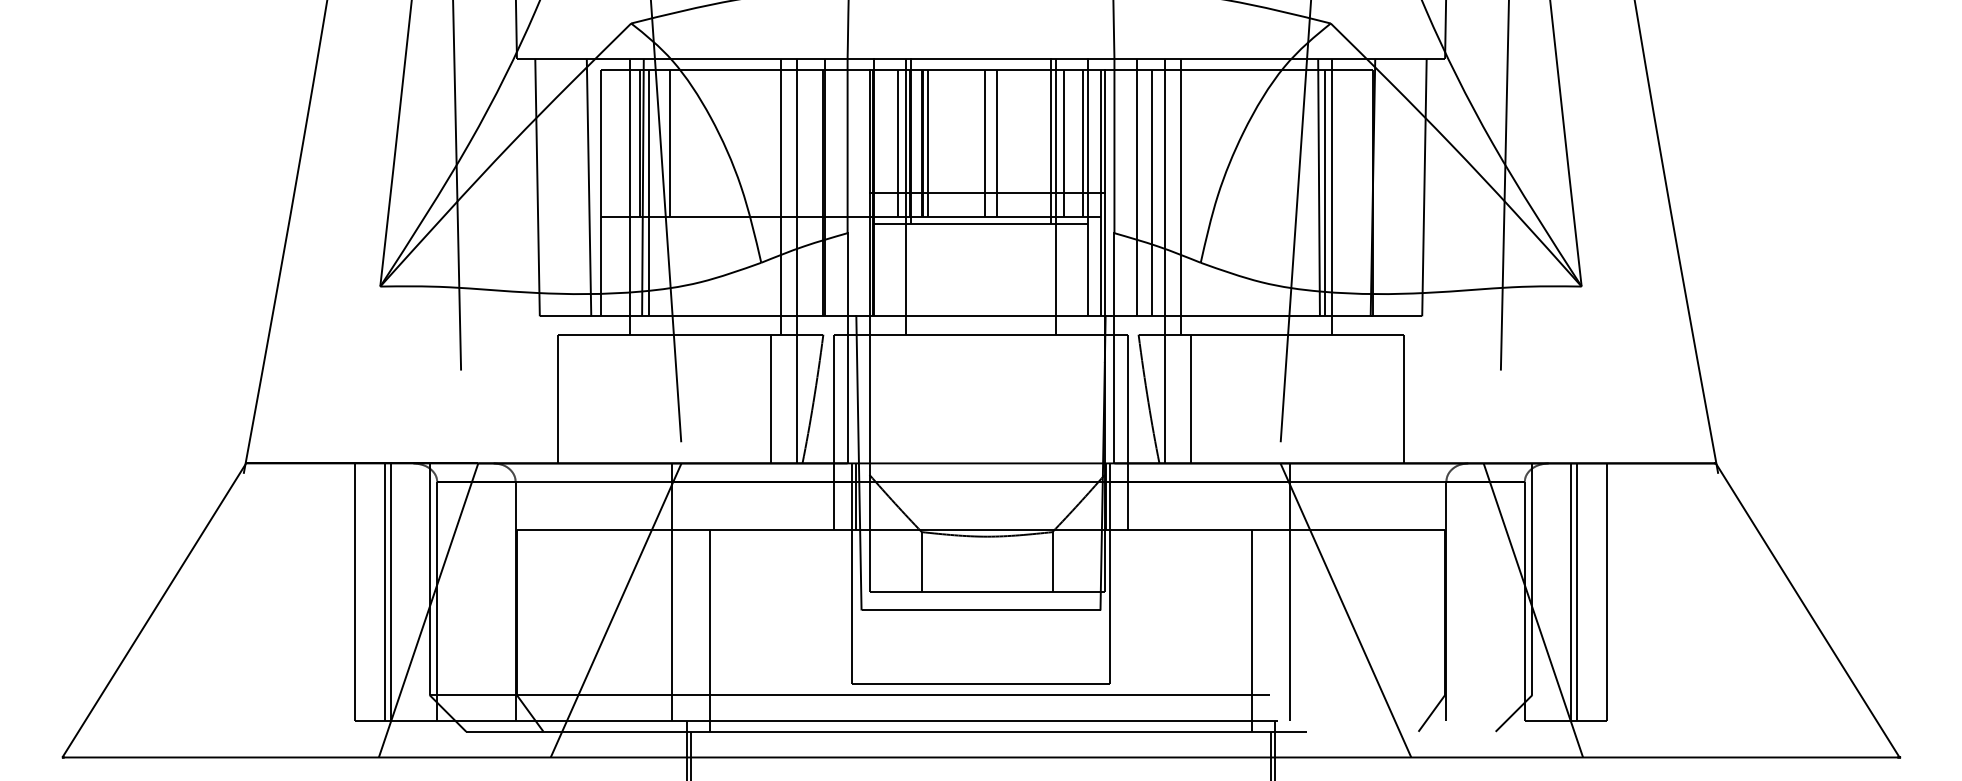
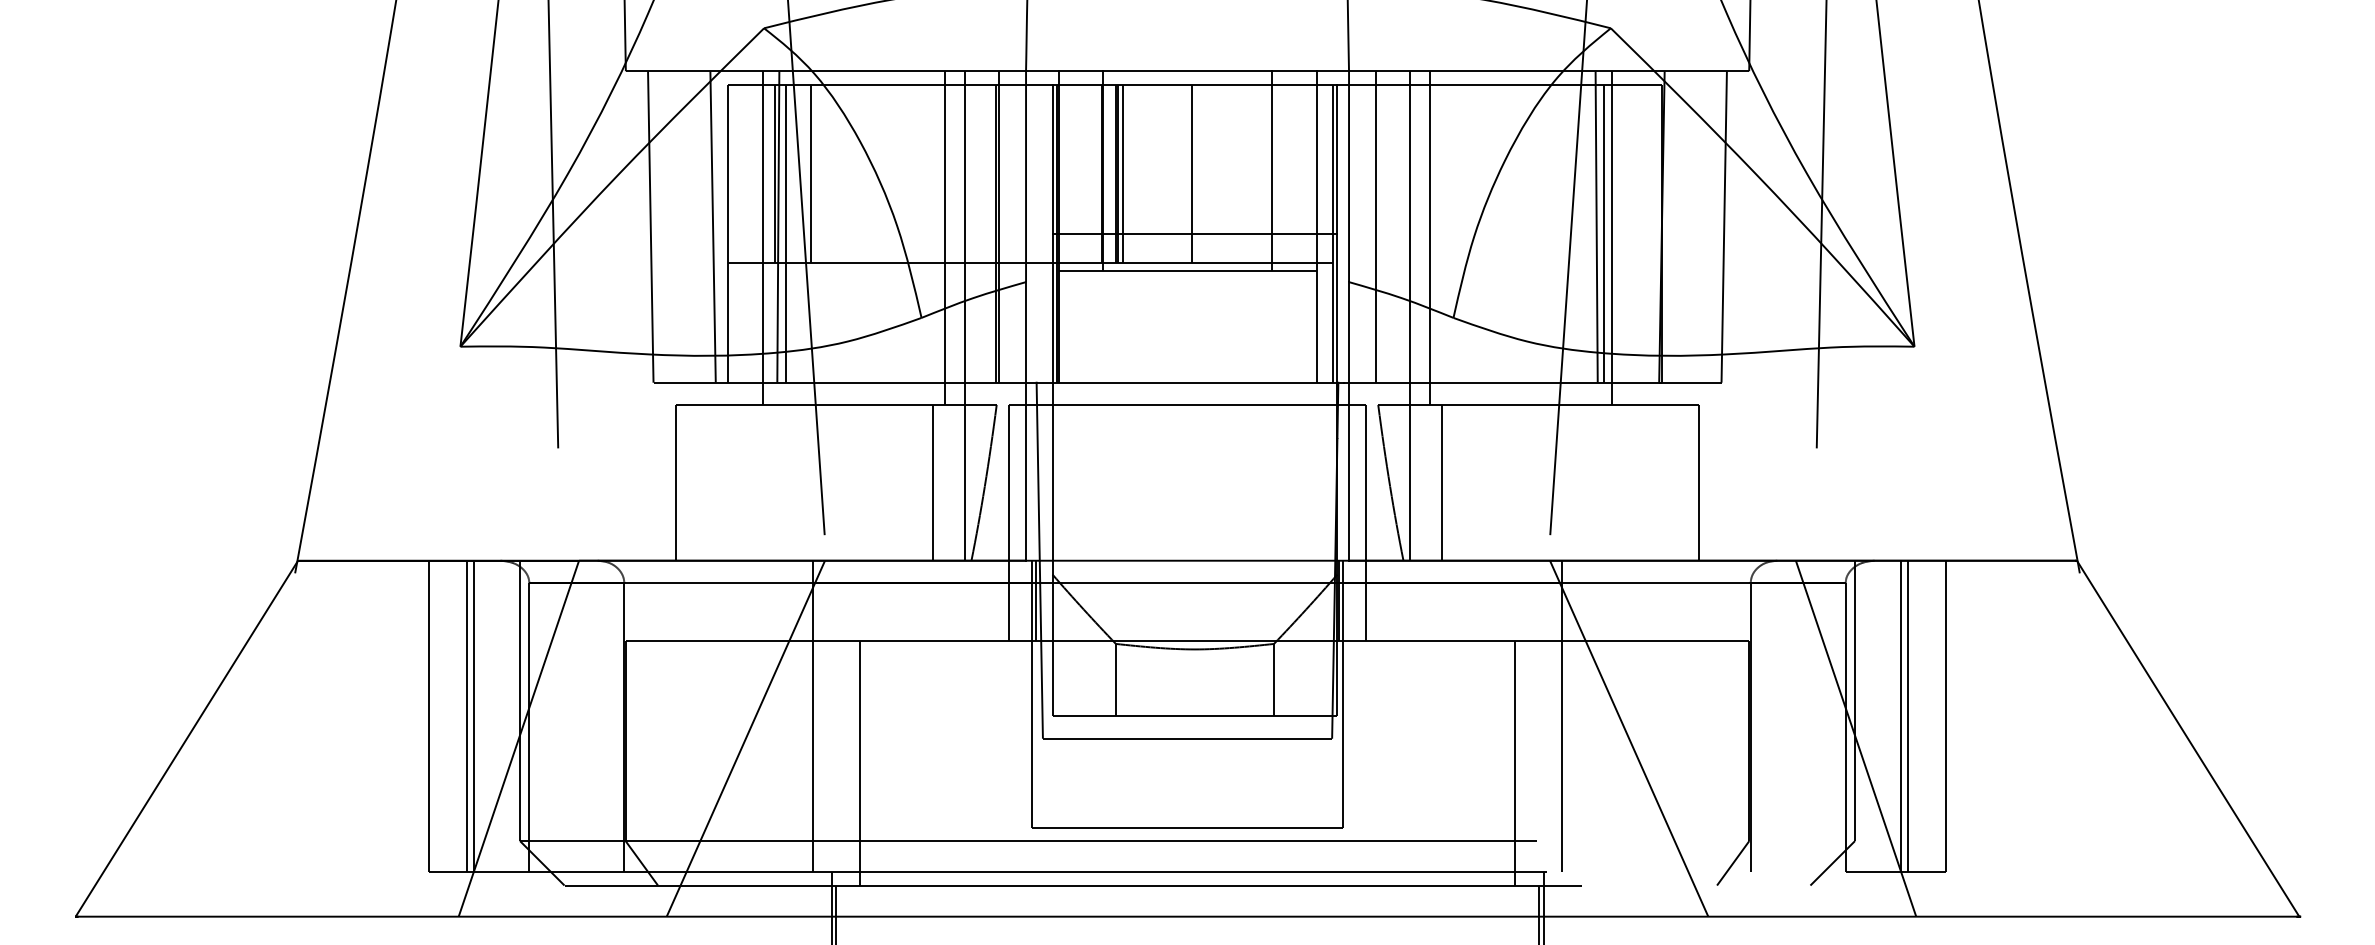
line: (897, 143) -> (1086, 173), removed
line: (996, 143) -> (1206, 173), removed
line: (1064, 143) -> (1288, 173), removed
line: (1082, 143) -> (1310, 173), removed
line: (1152, 193) -> (1394, 233), removed
line: (905, 196) -> (1096, 237), removed
line: (1056, 196) -> (1278, 237), removed

